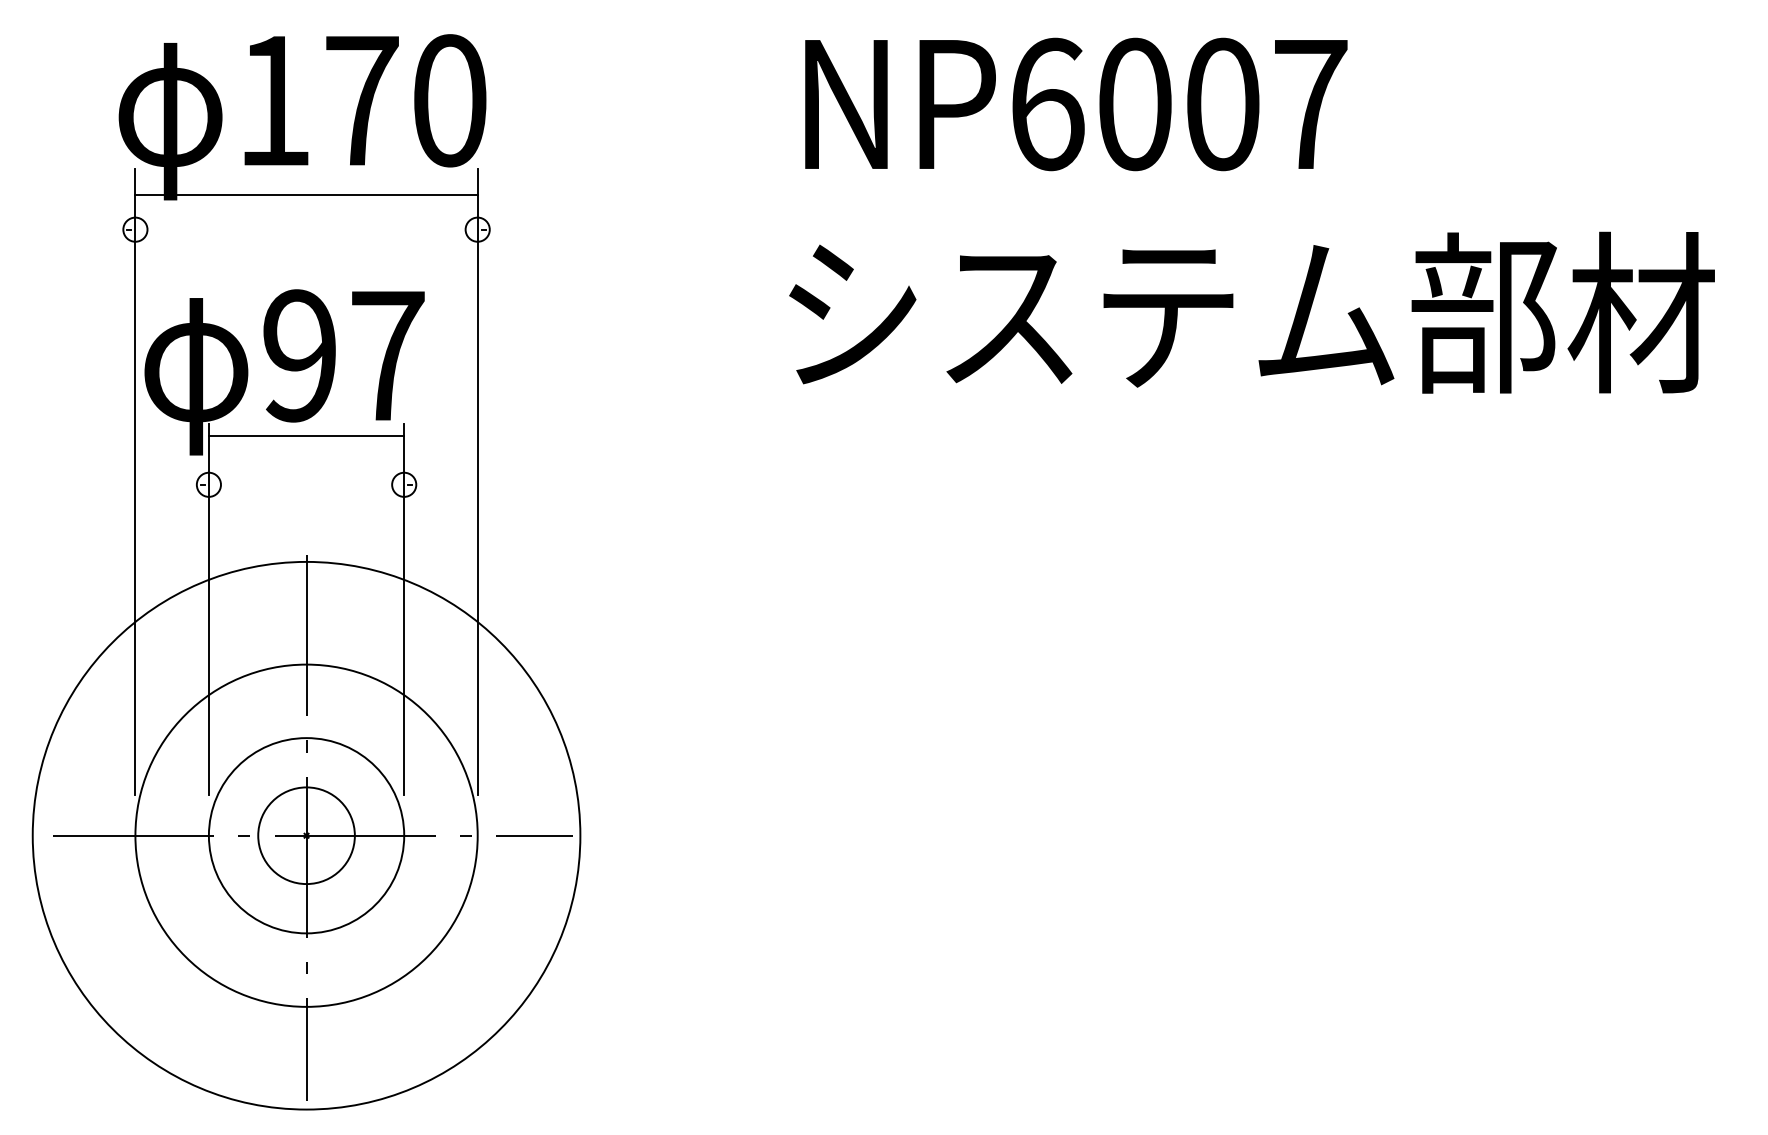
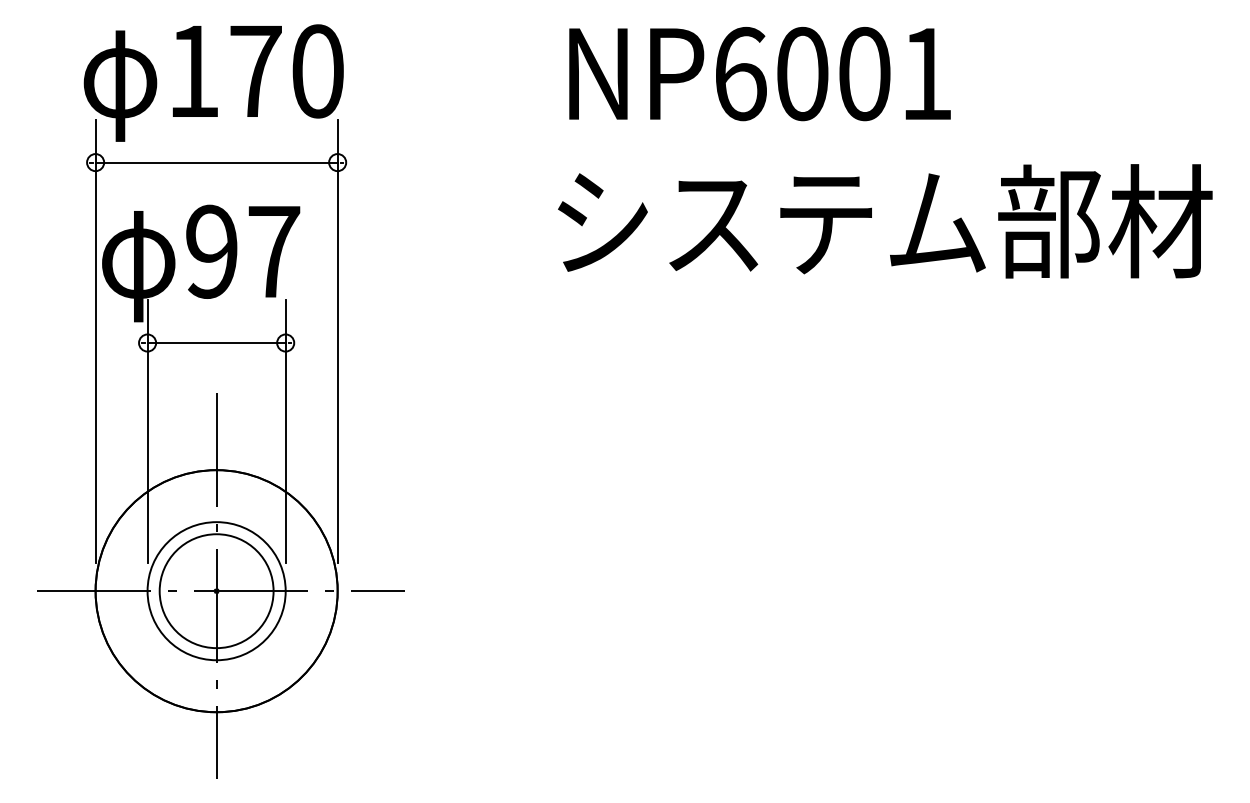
text: (1311, 104) -> (927, 74), NP6007 -> NP6001
line: (306, 194) -> (216, 162), moved
line: (306, 435) -> (216, 342), moved
circle: (306, 835) -> (216, 591), size x0.62
circle: (306, 835) -> (216, 591), size x1.67

